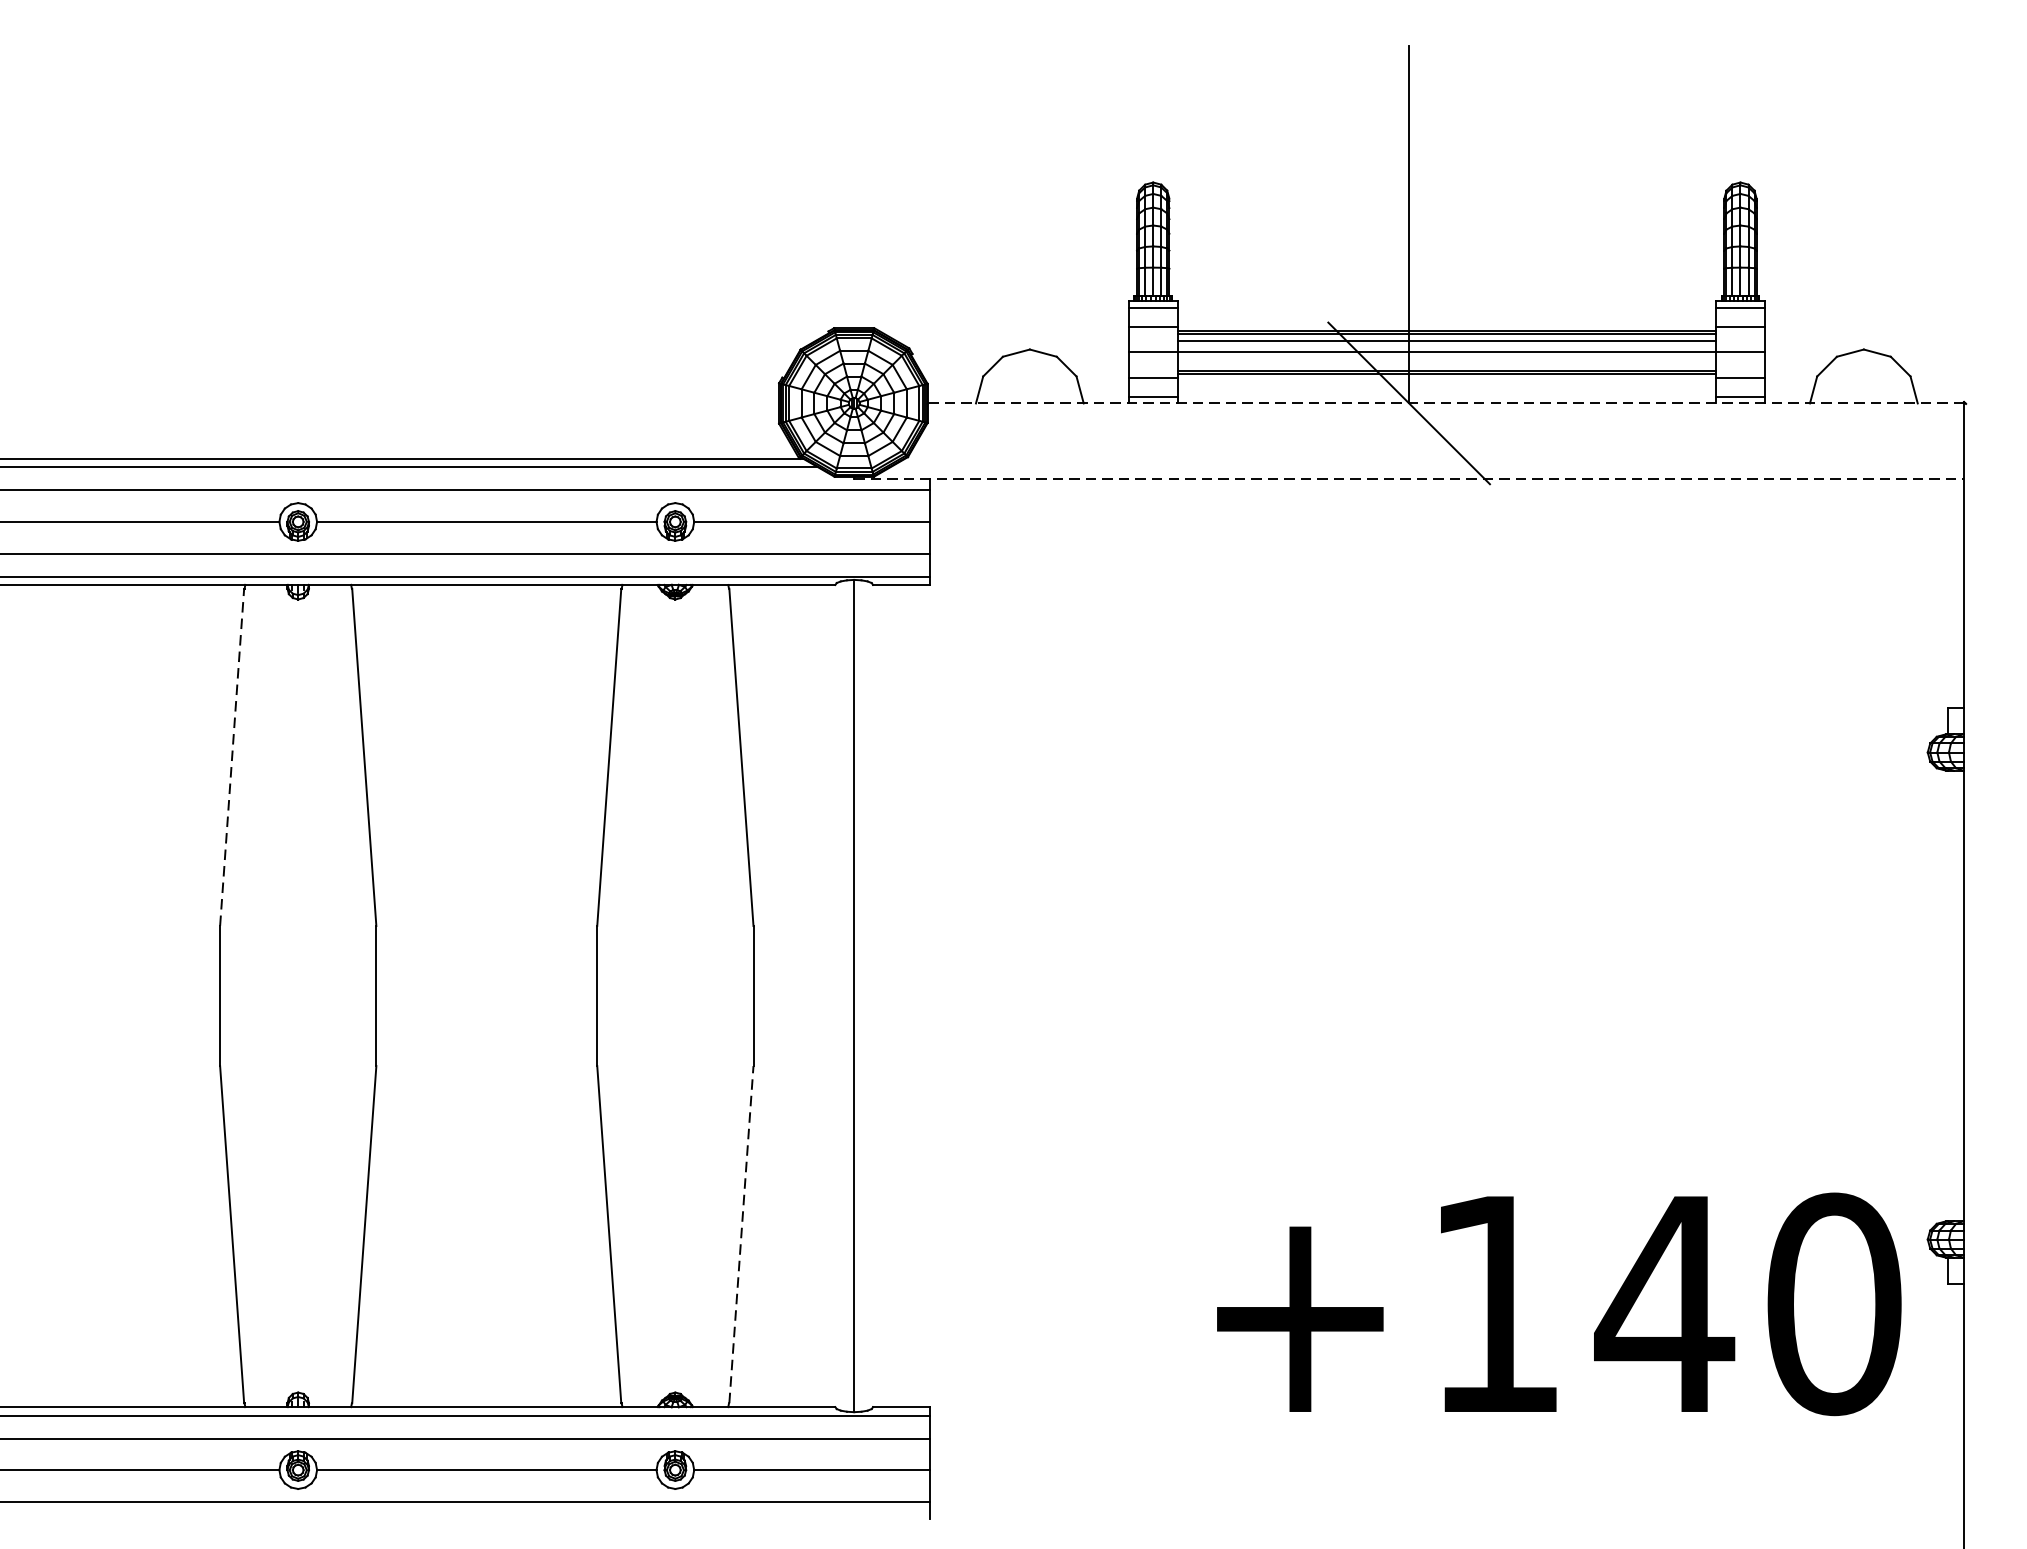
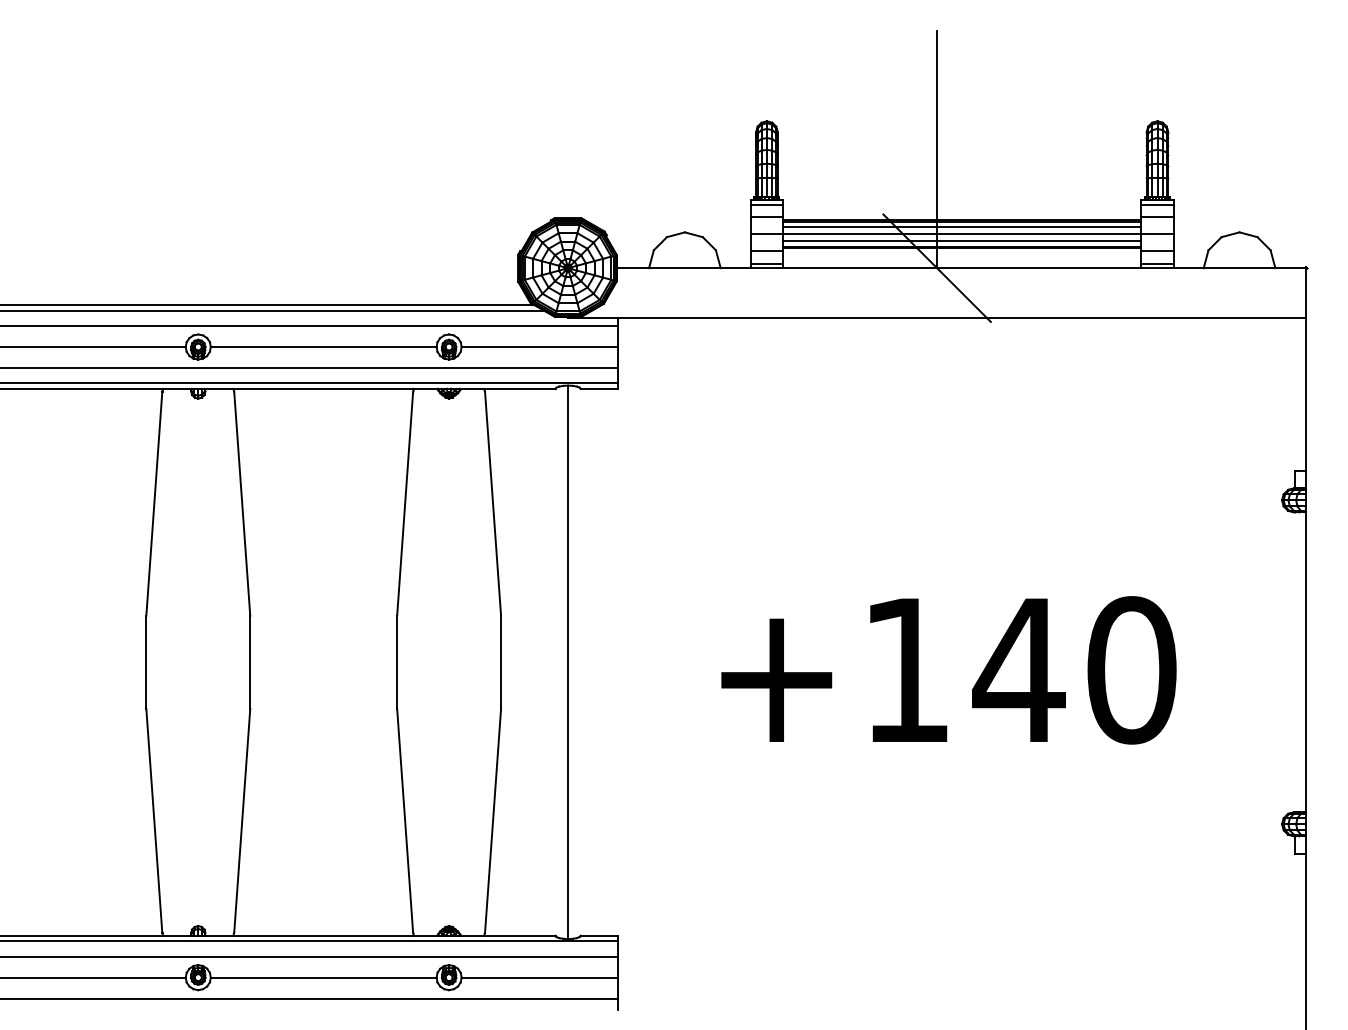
line: (1447, 363) -> (962, 241), added
line: (1447, 403) -> (962, 268), dashed -> solid
line: (1409, 479) -> (937, 318), dashed -> solid
line: (232, 757) -> (154, 503), dashed -> solid
line: (742, 1233) -> (493, 820), dashed -> solid
text: (1558, 1304) -> (948, 670), moved

